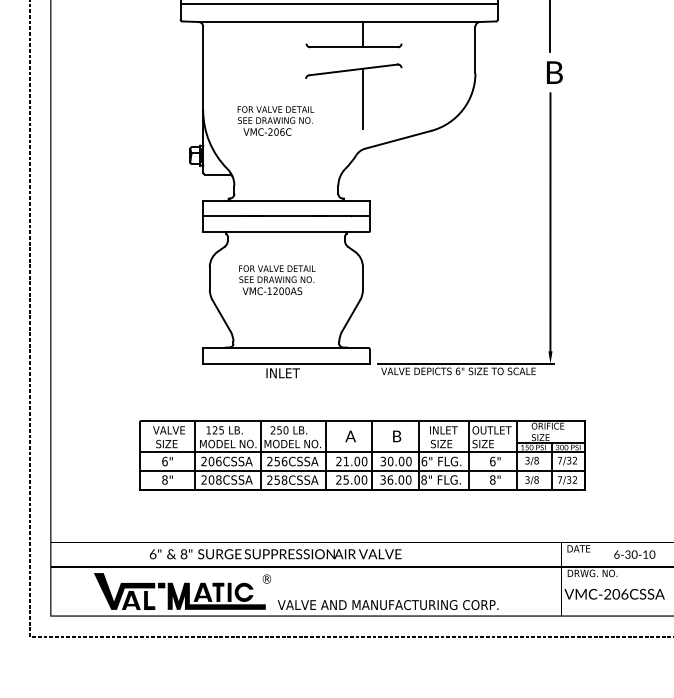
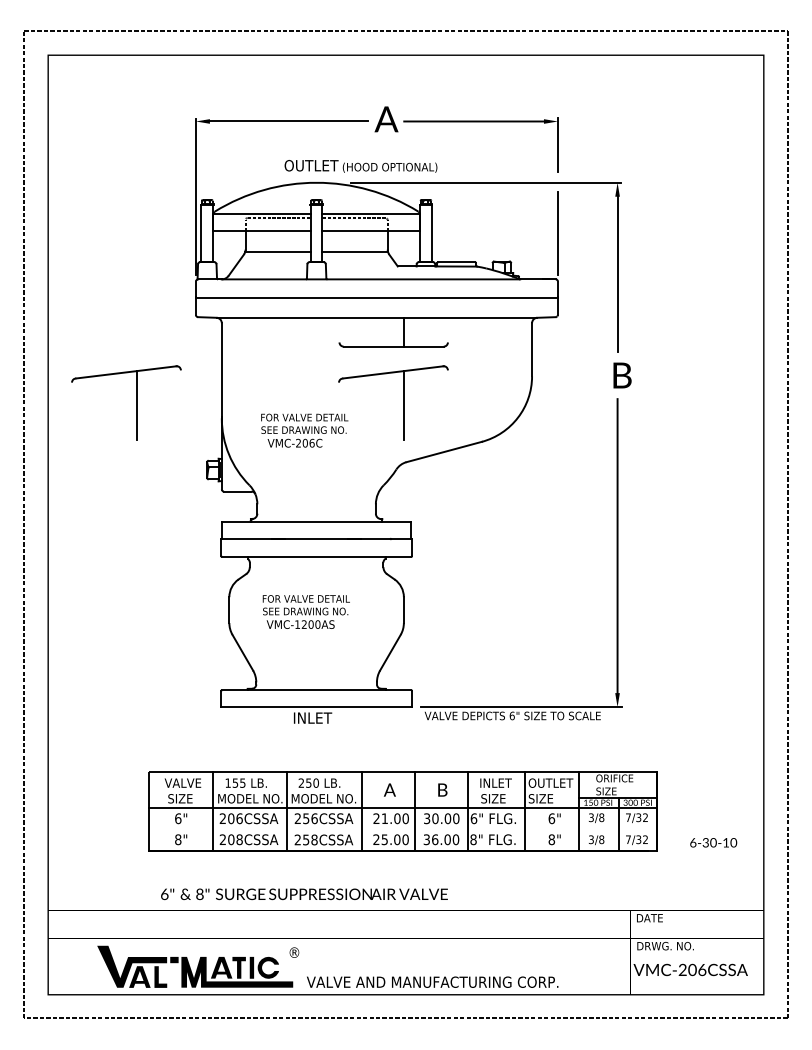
part: (128, 96) -> (136, 402), added
text: (215, 429) -> (235, 782), 125 -> 155
line: (362, 471) -> (403, 829), removed
text: (275, 554) -> (304, 894), moved
text: (634, 554) -> (713, 842), moved

